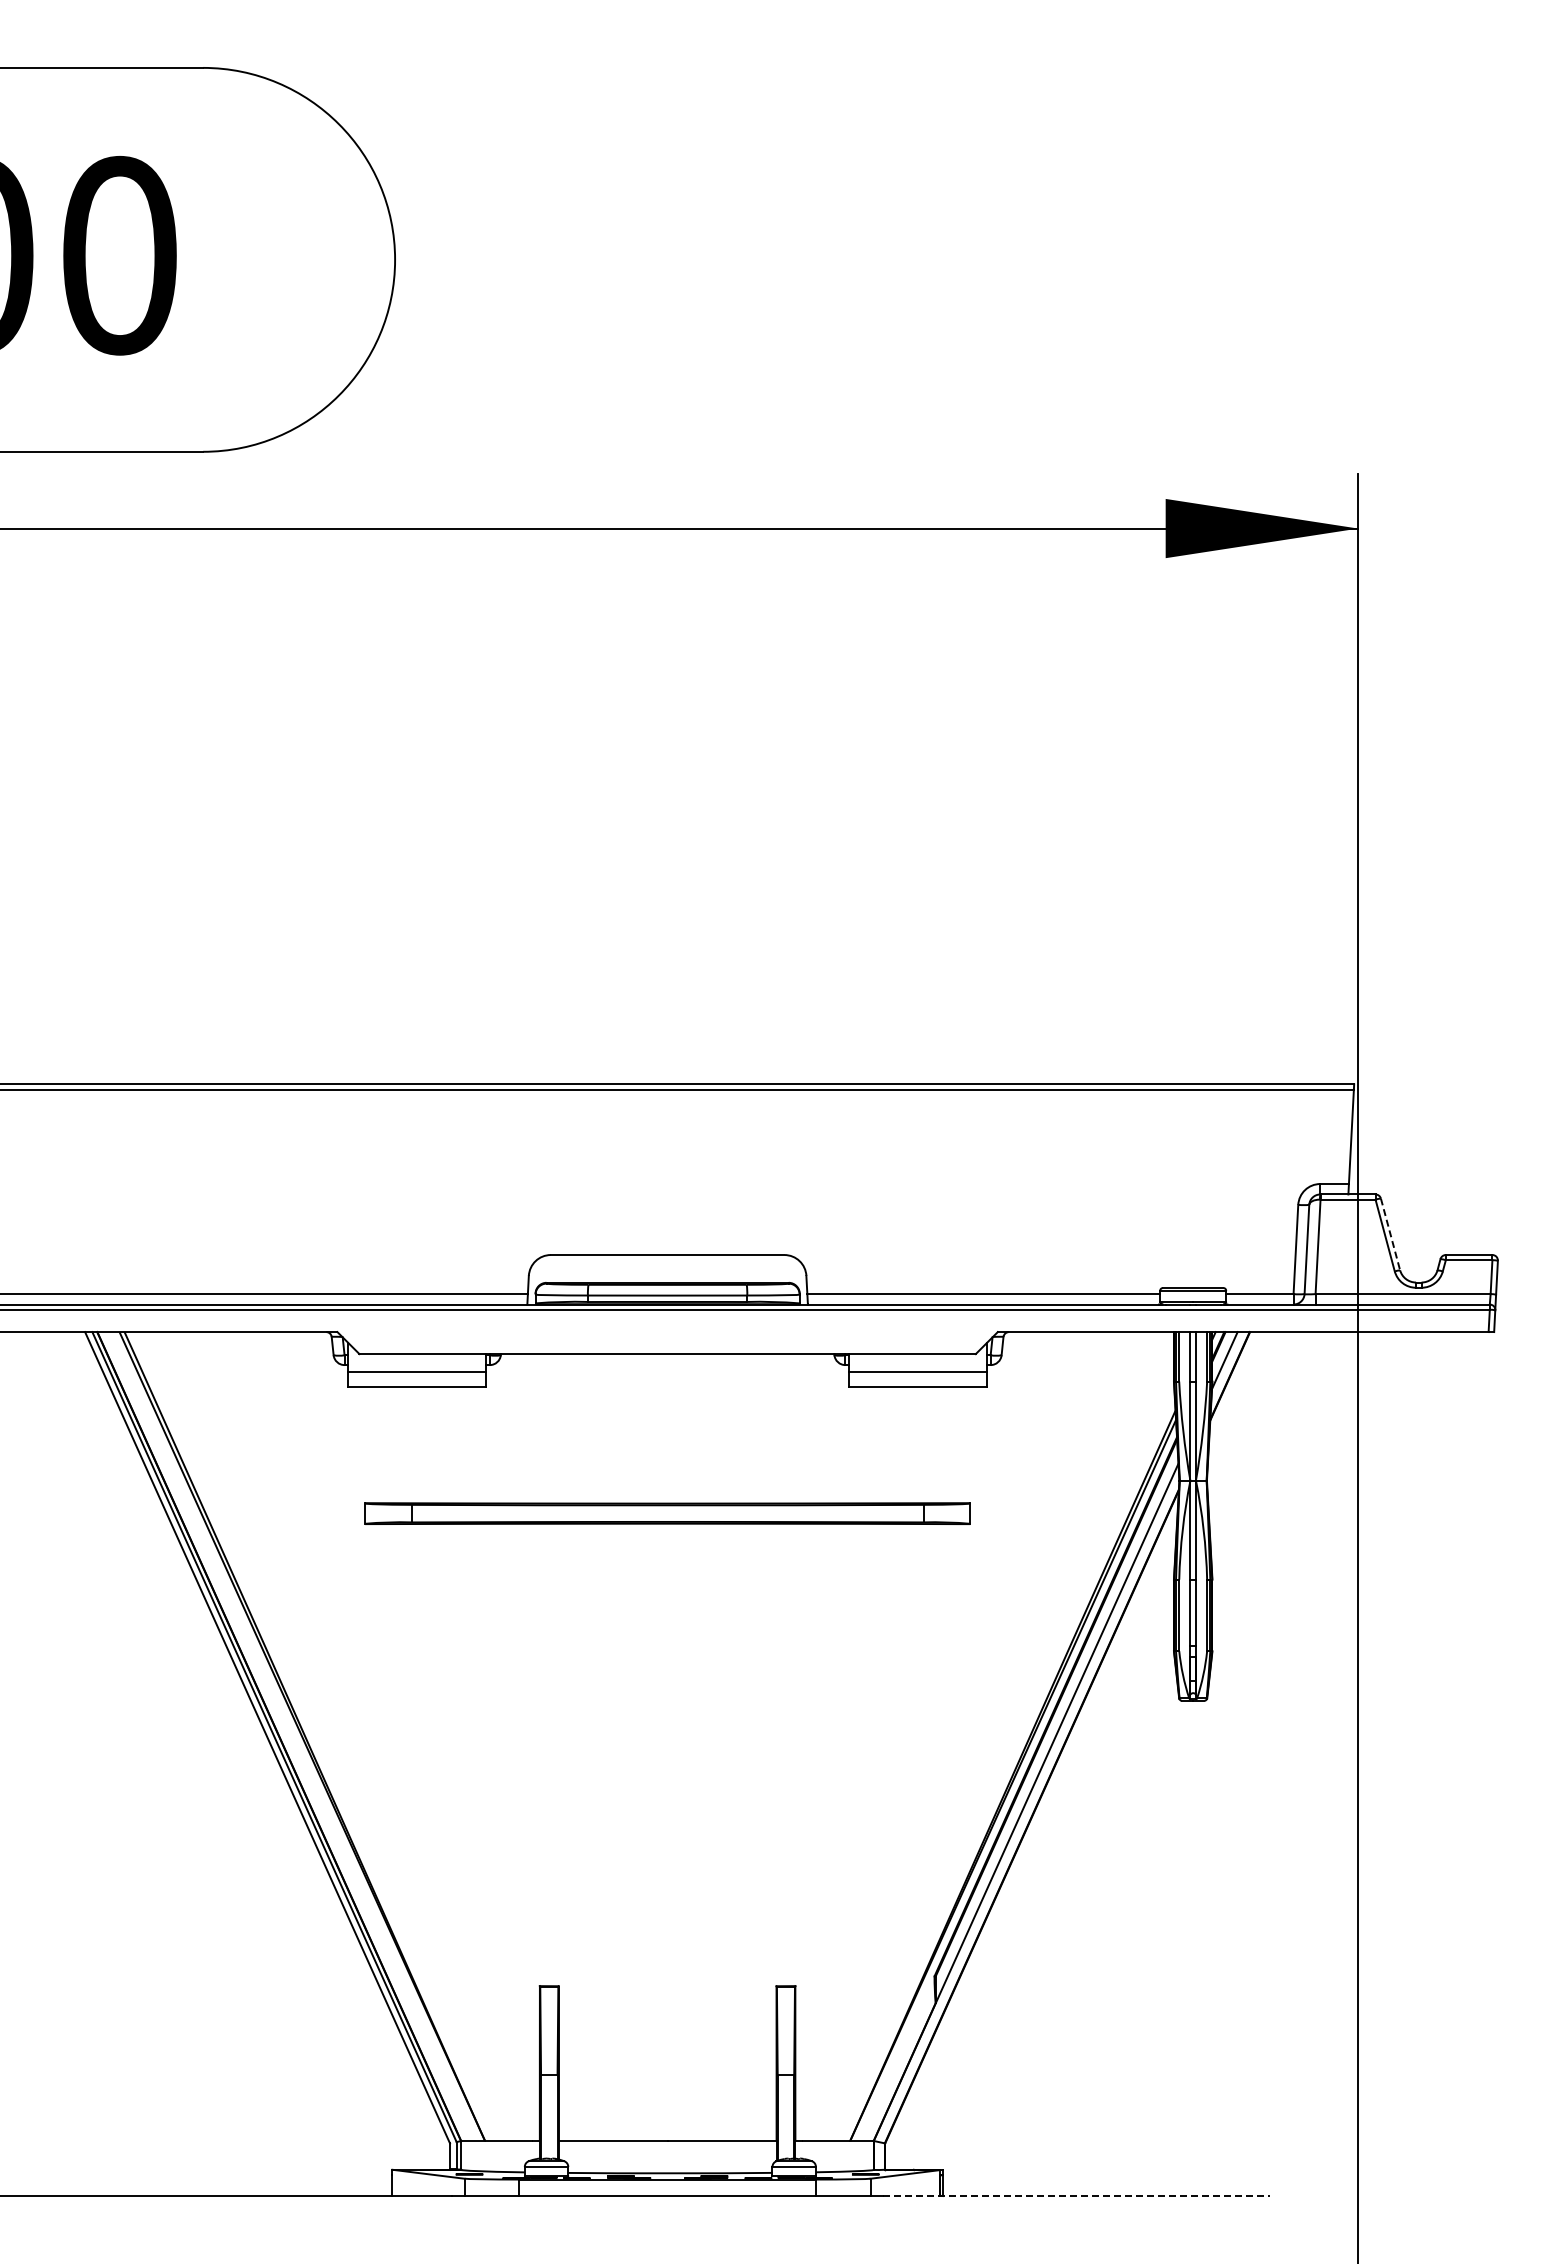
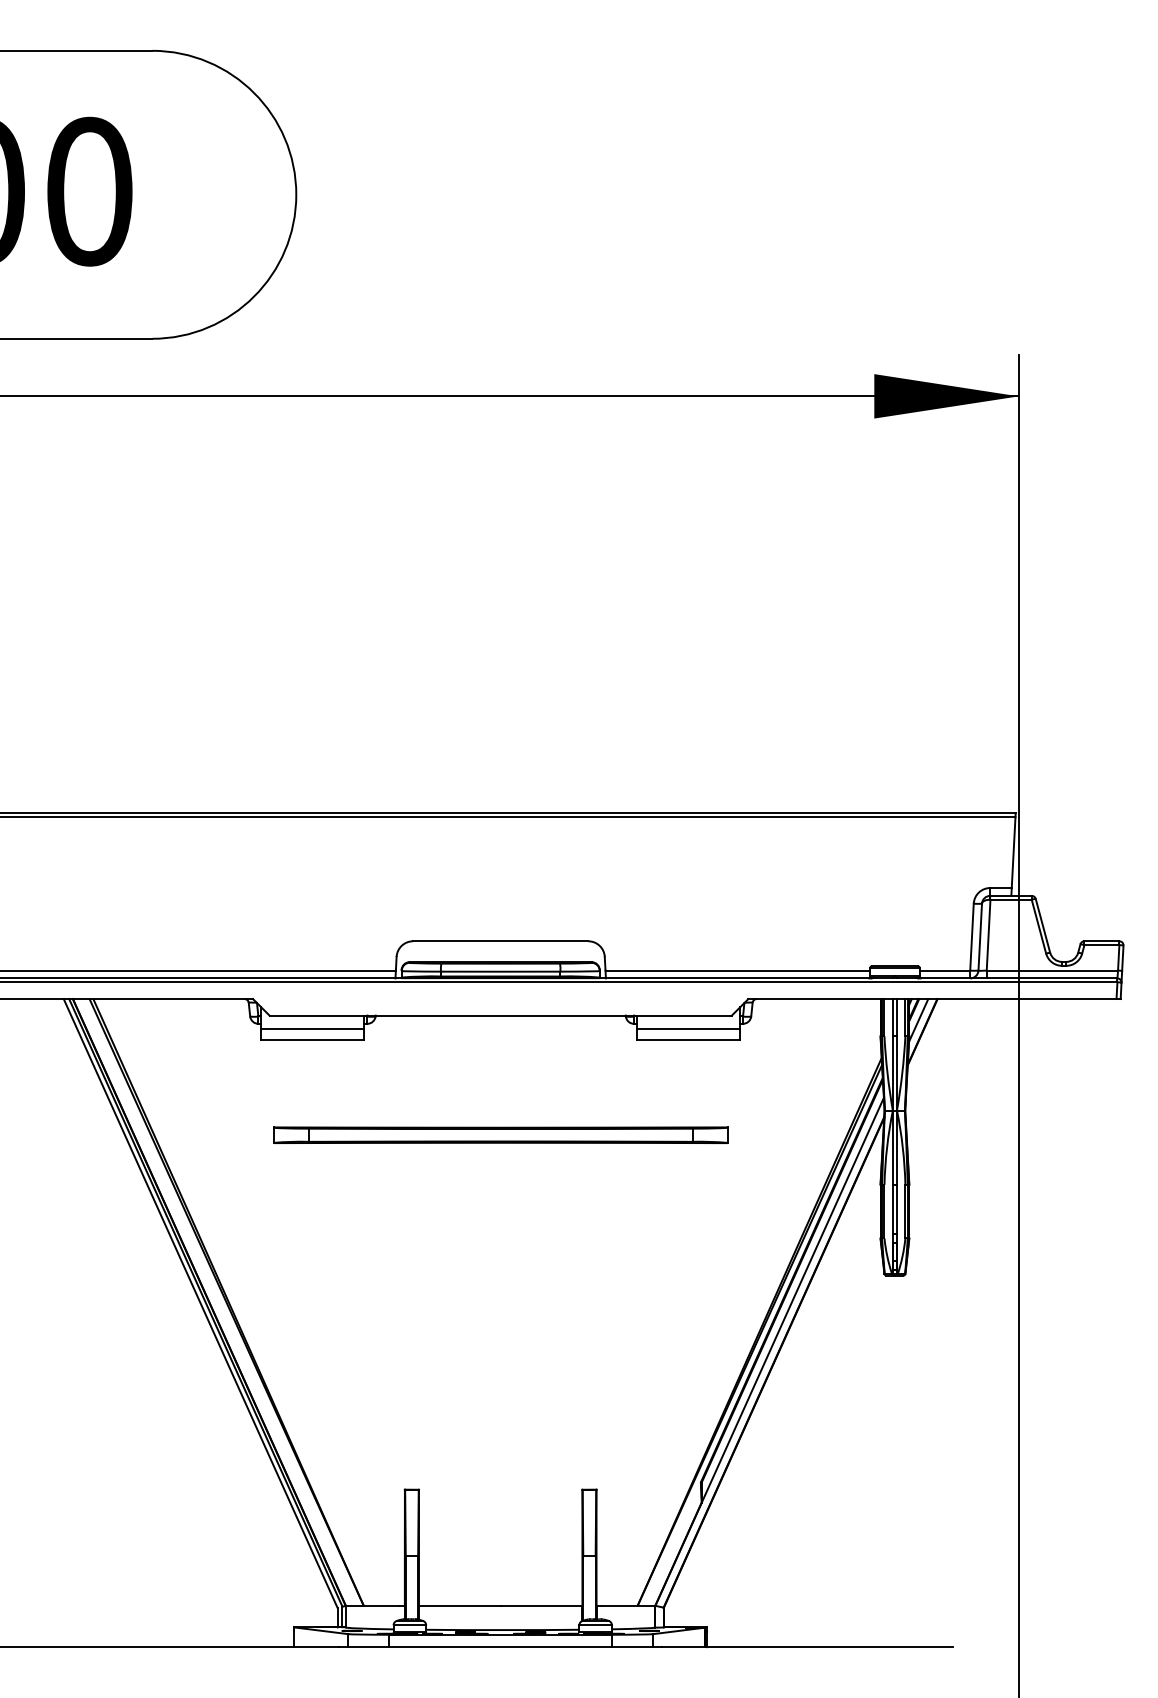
line: (1390, 1234) -> (1042, 925), dashed -> solid
line: (1076, 2196) -> (807, 1647), dashed -> solid

